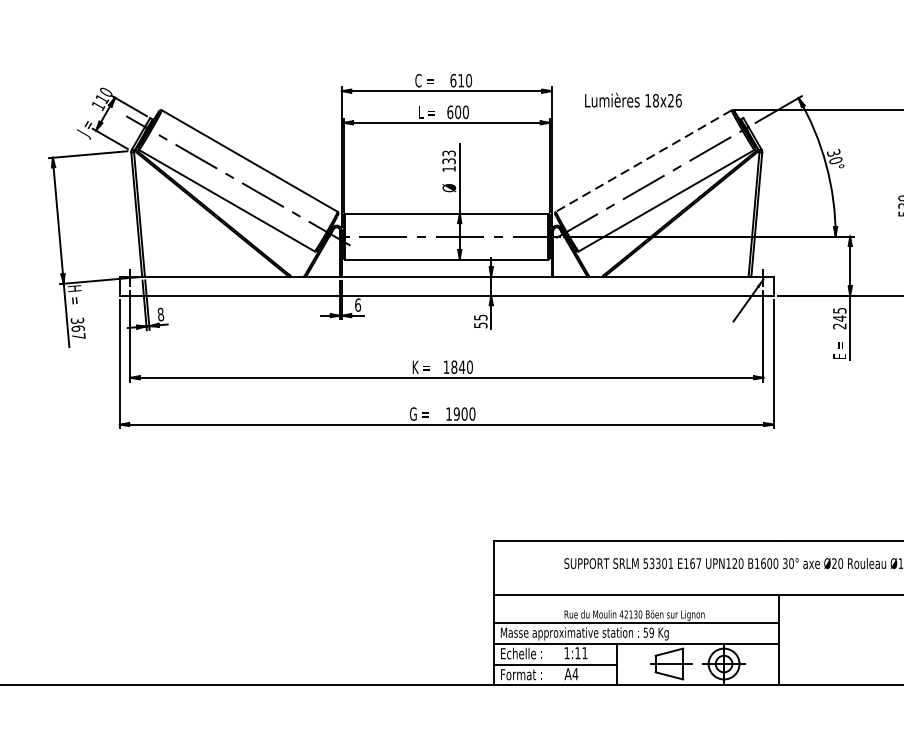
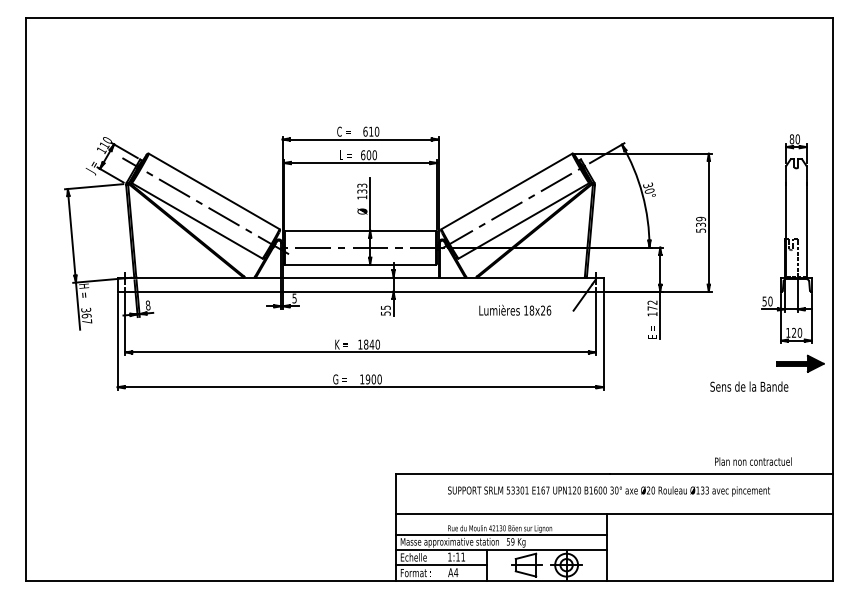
text: (633, 99) -> (515, 309), moved
line: (643, 161) -> (506, 191), dashed -> solid
text: (357, 305) -> (294, 298), 6 -> 5
text: (839, 318) -> (652, 308), 245 -> 172

